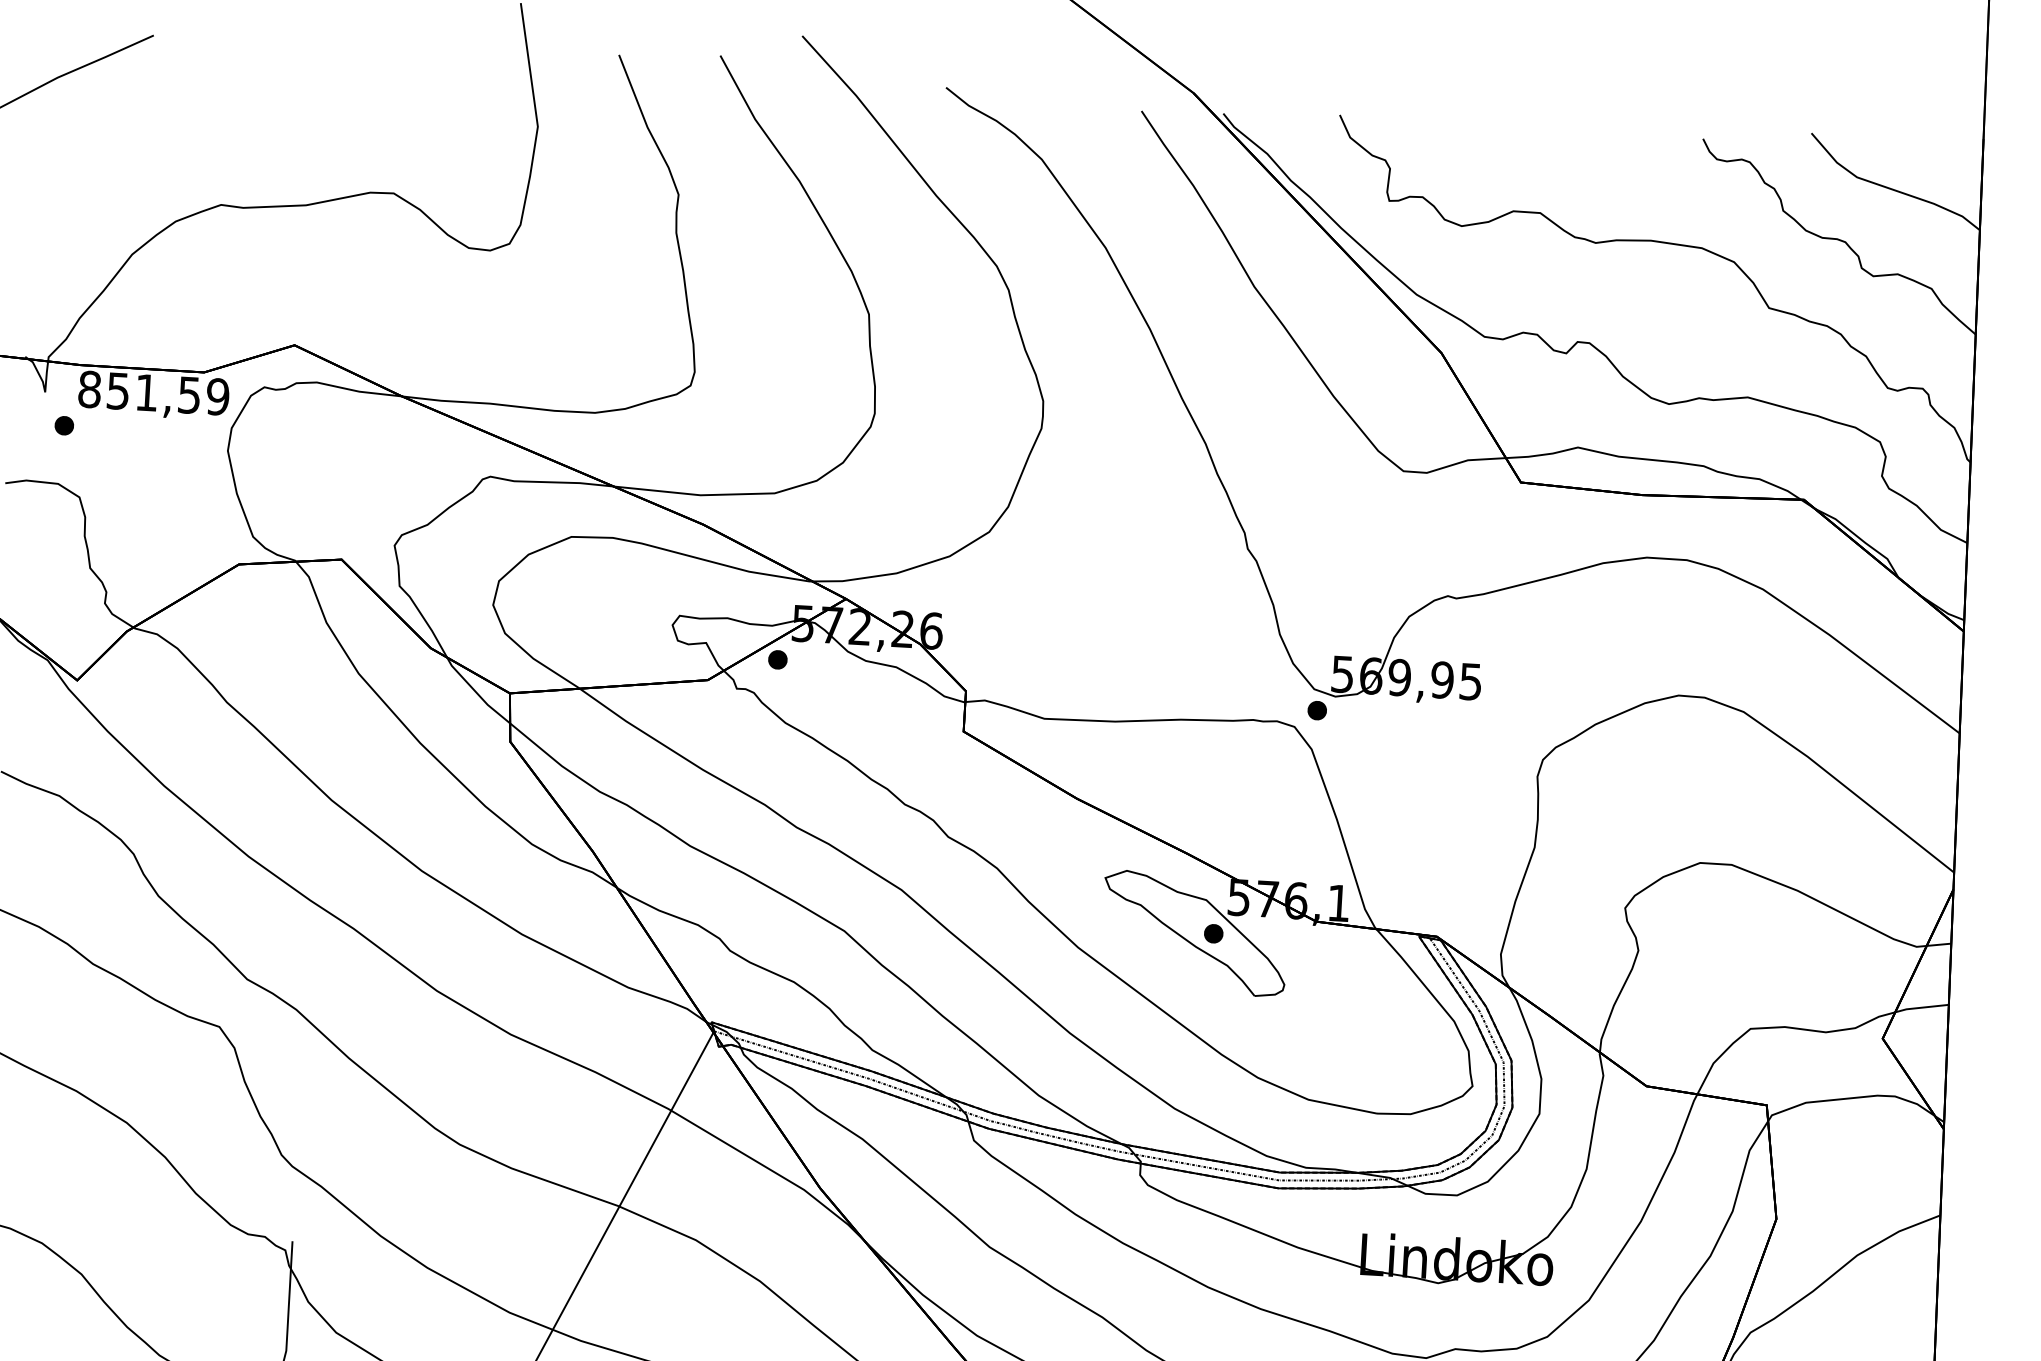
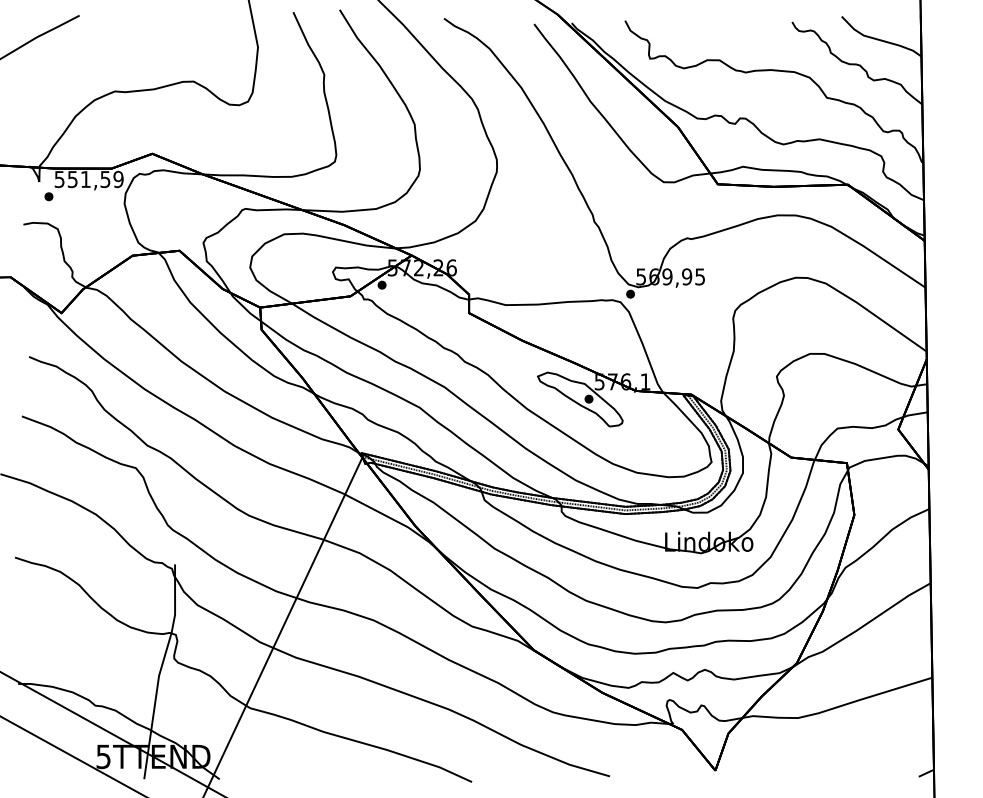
text: (89, 389) -> (59, 179), 851,59 -> 551,59

